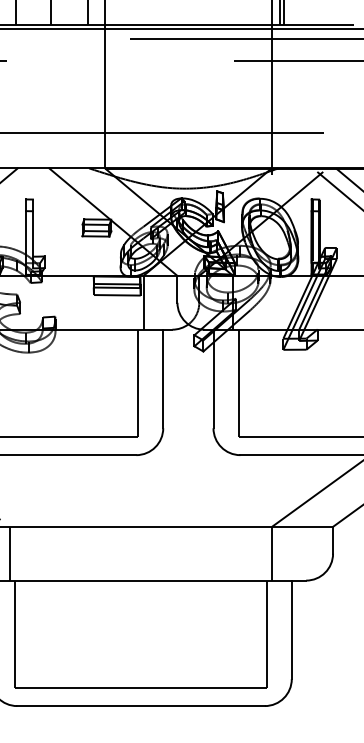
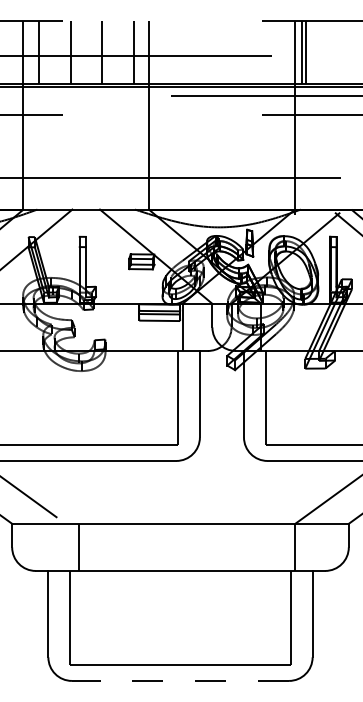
line: (9, 552) -> (78, 546), moved
line: (141, 705) -> (180, 680), solid -> dashed

